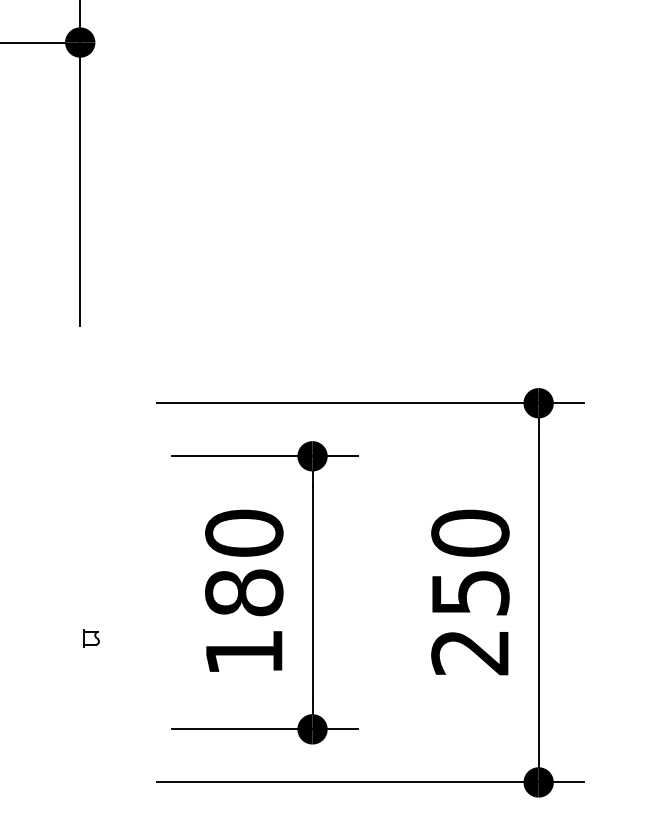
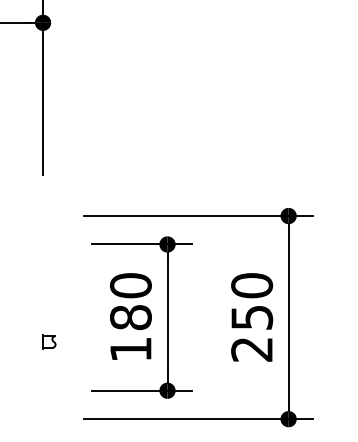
part: (90, 637) -> (48, 341), size x1.6

